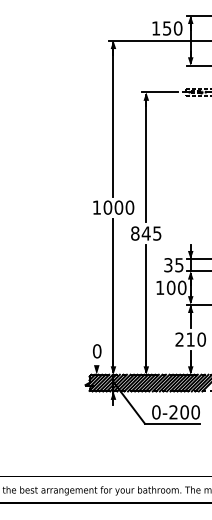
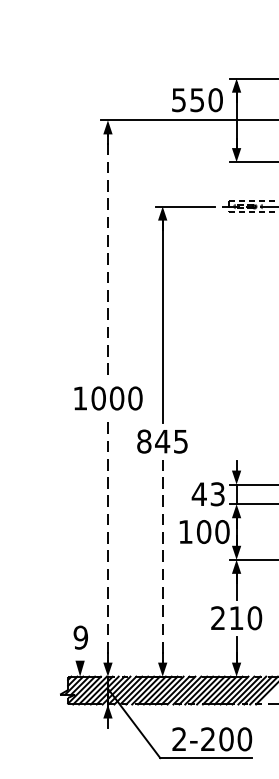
text: (156, 28) -> (179, 100), 150 -> 550
line: (113, 120) -> (108, 253), solid -> dashed
text: (173, 265) -> (207, 494), 35 -> 43
line: (113, 295) -> (108, 544), solid -> dashed
line: (146, 308) -> (162, 566), solid -> dashed
text: (96, 351) -> (79, 637), 0 -> 9
text: (156, 412) -> (179, 739), 0-200 -> 2-200

